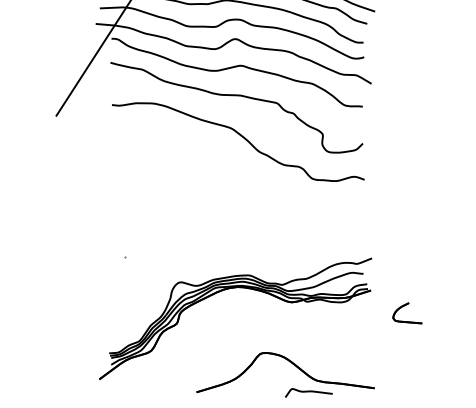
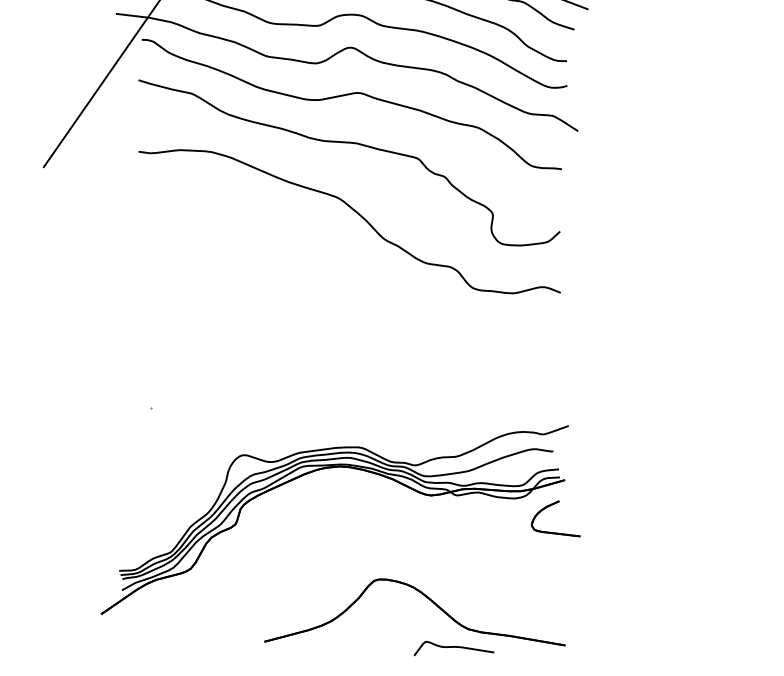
part: (404, 306) -> (551, 506), moved

